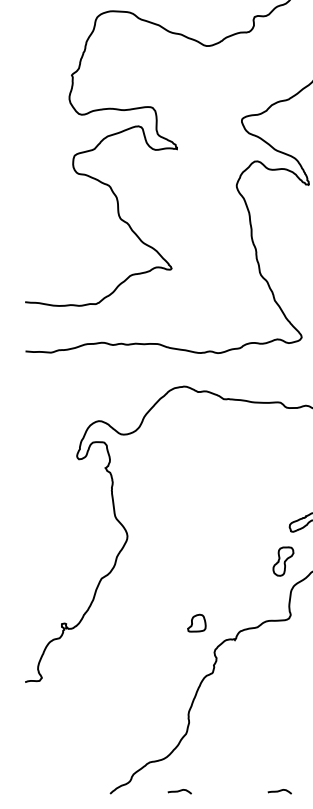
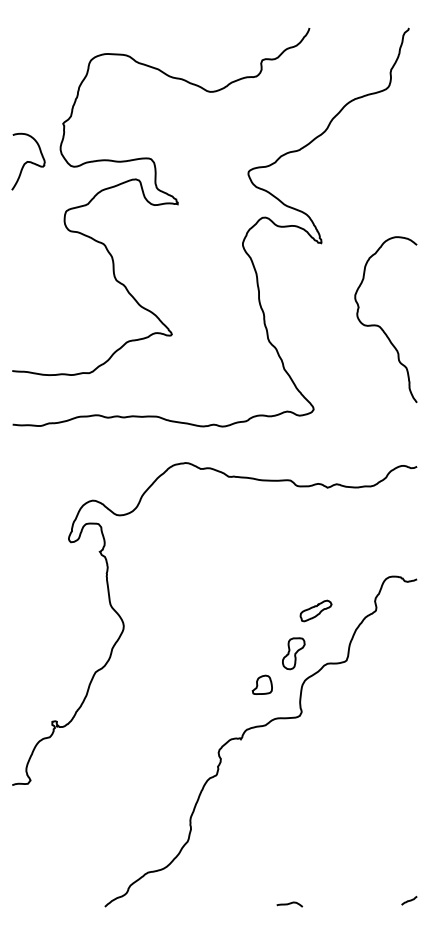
curve: (40, 109) -> (28, 161), added
part: (196, 622) -> (261, 684), moved
curve: (179, 791) -> (180, 904), removed

